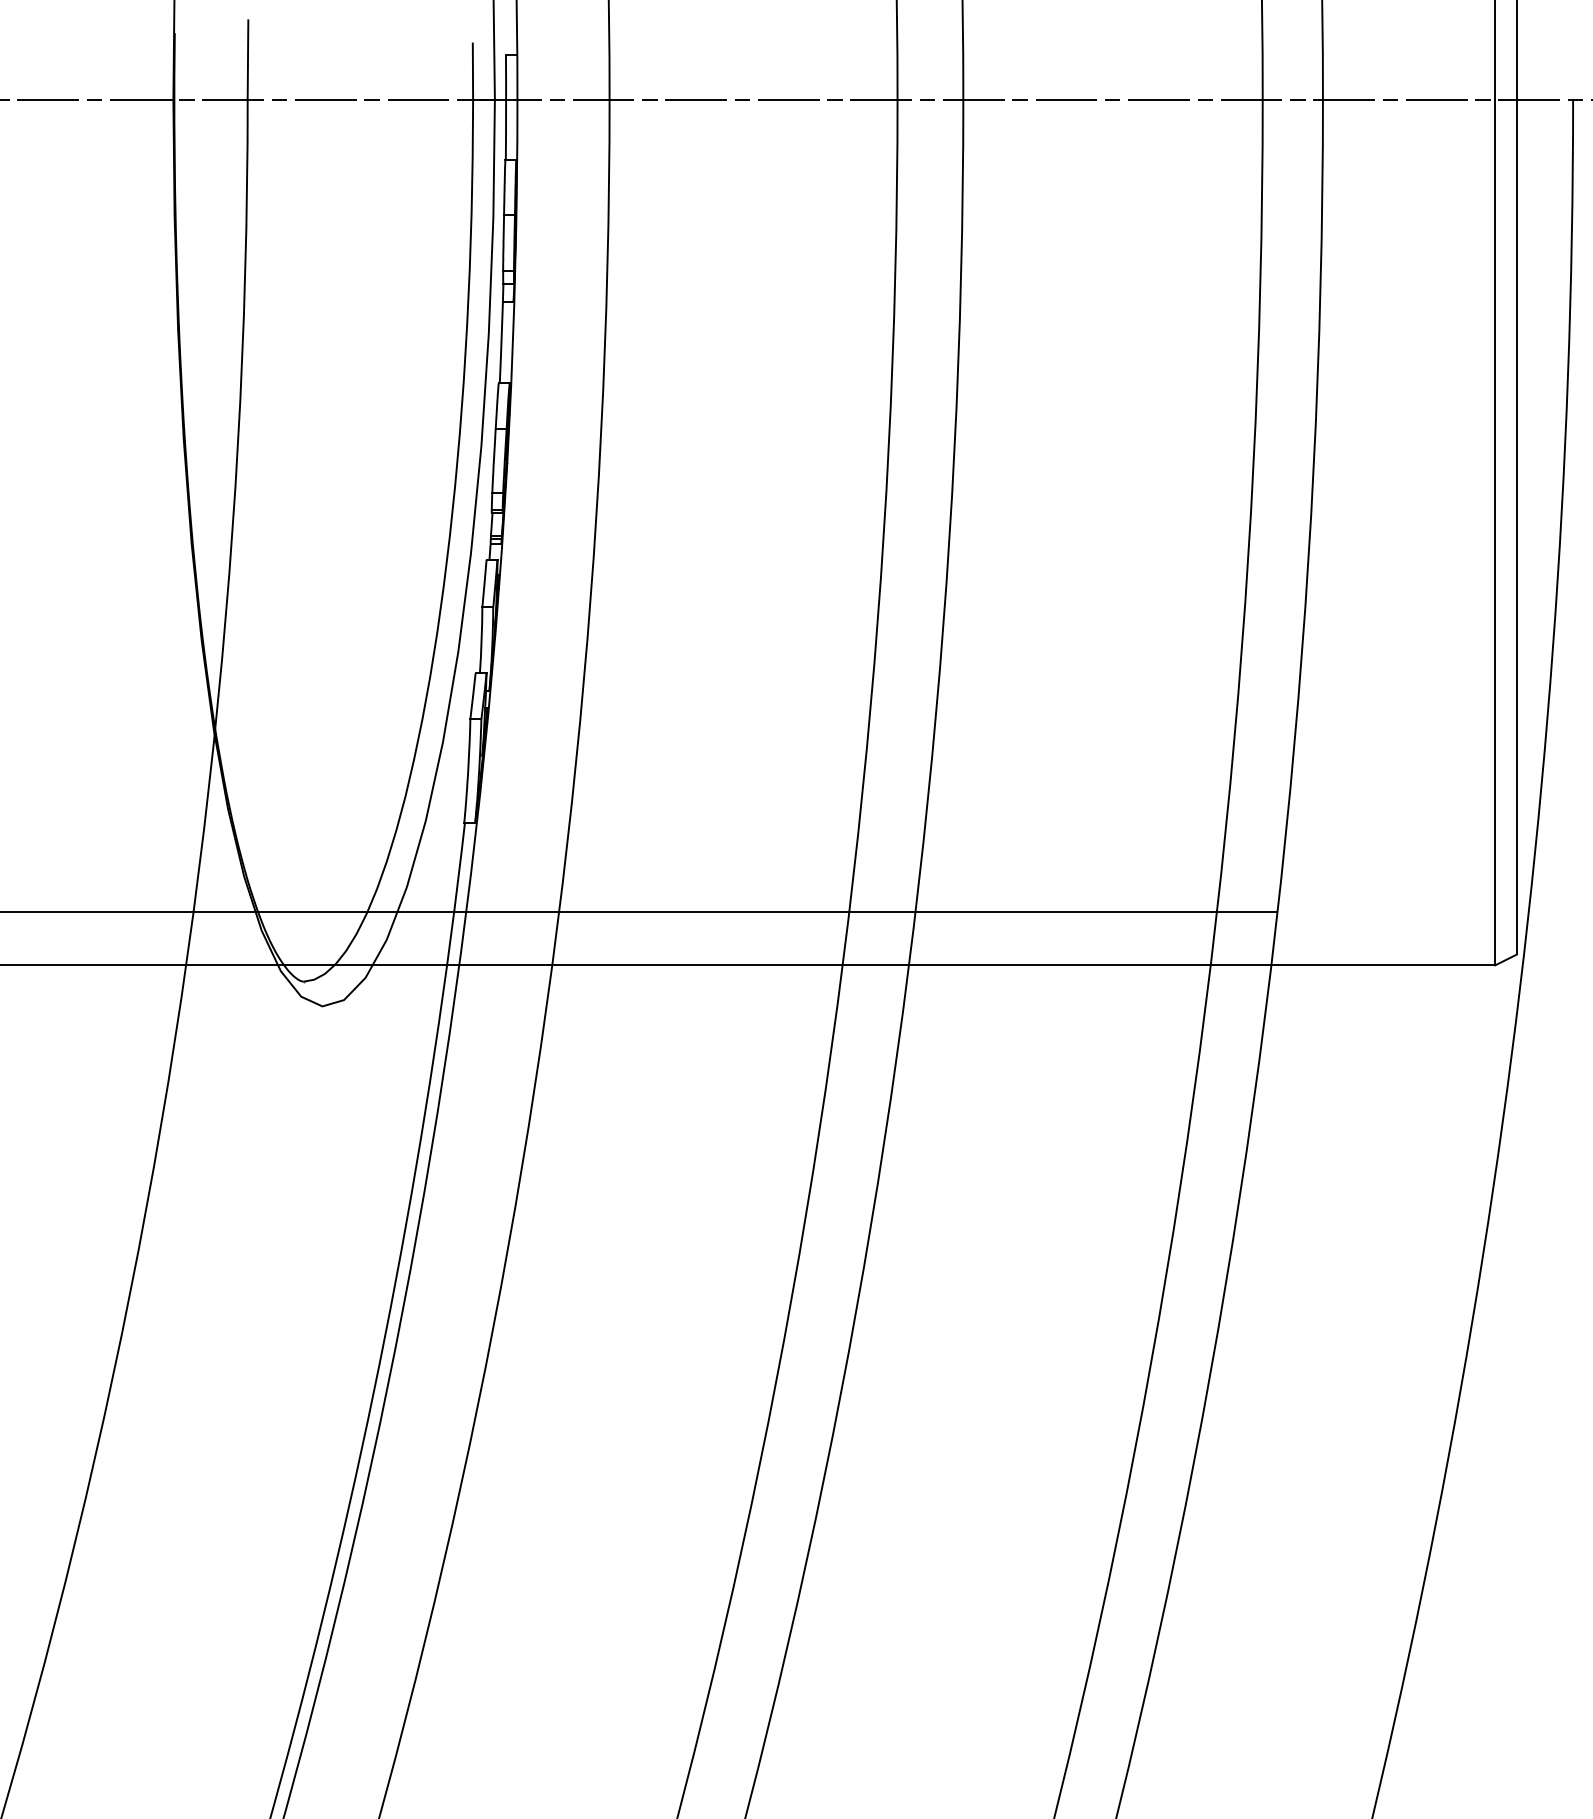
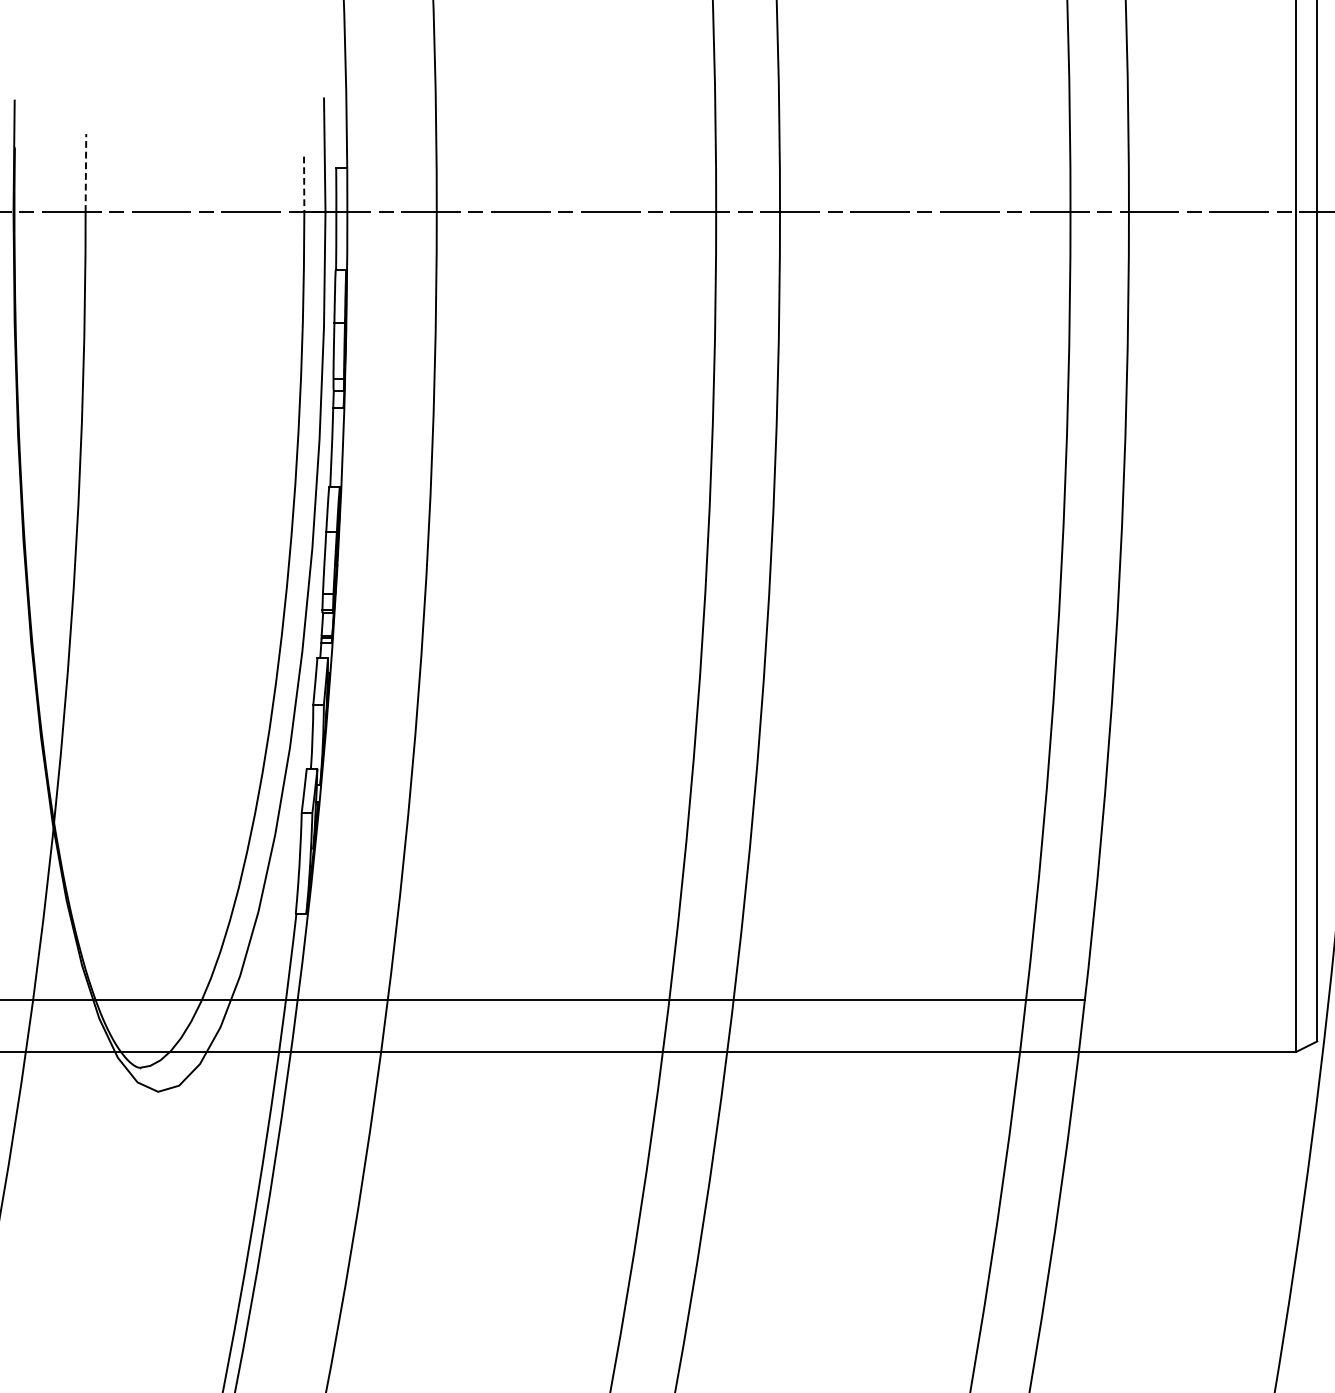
line: (248, 58) -> (86, 172), solid -> dashed
line: (472, 71) -> (303, 184), solid -> dashed

